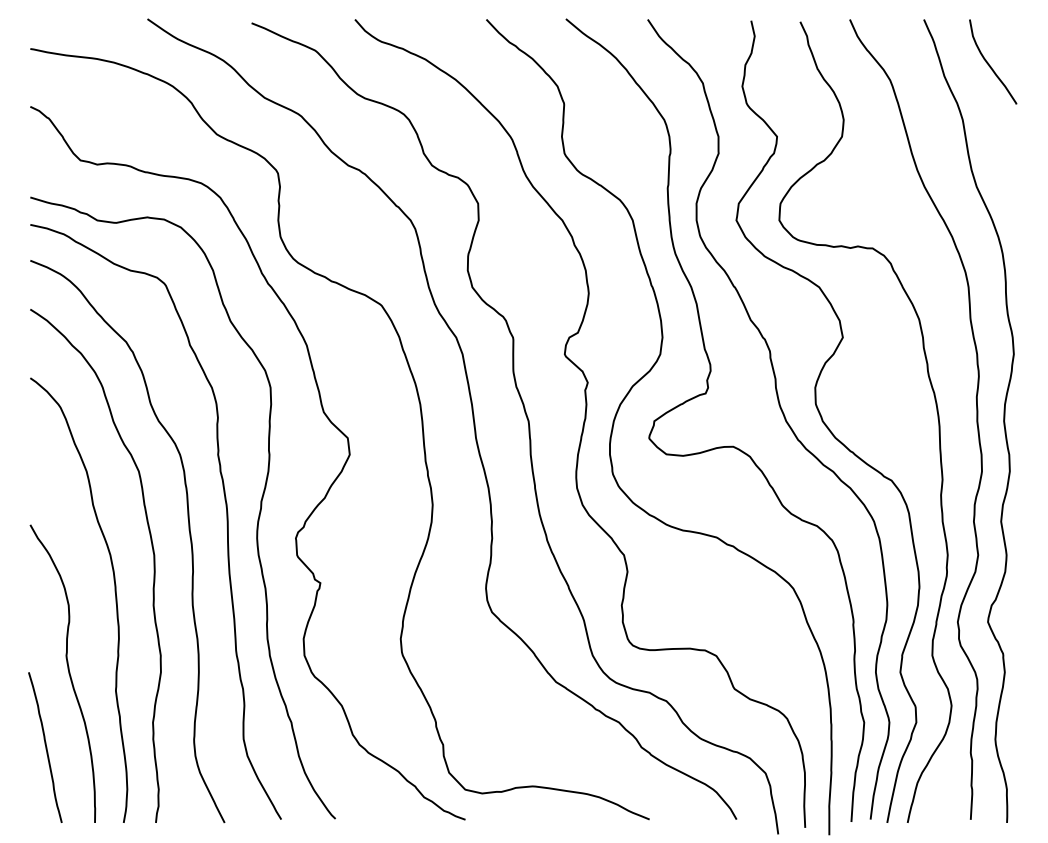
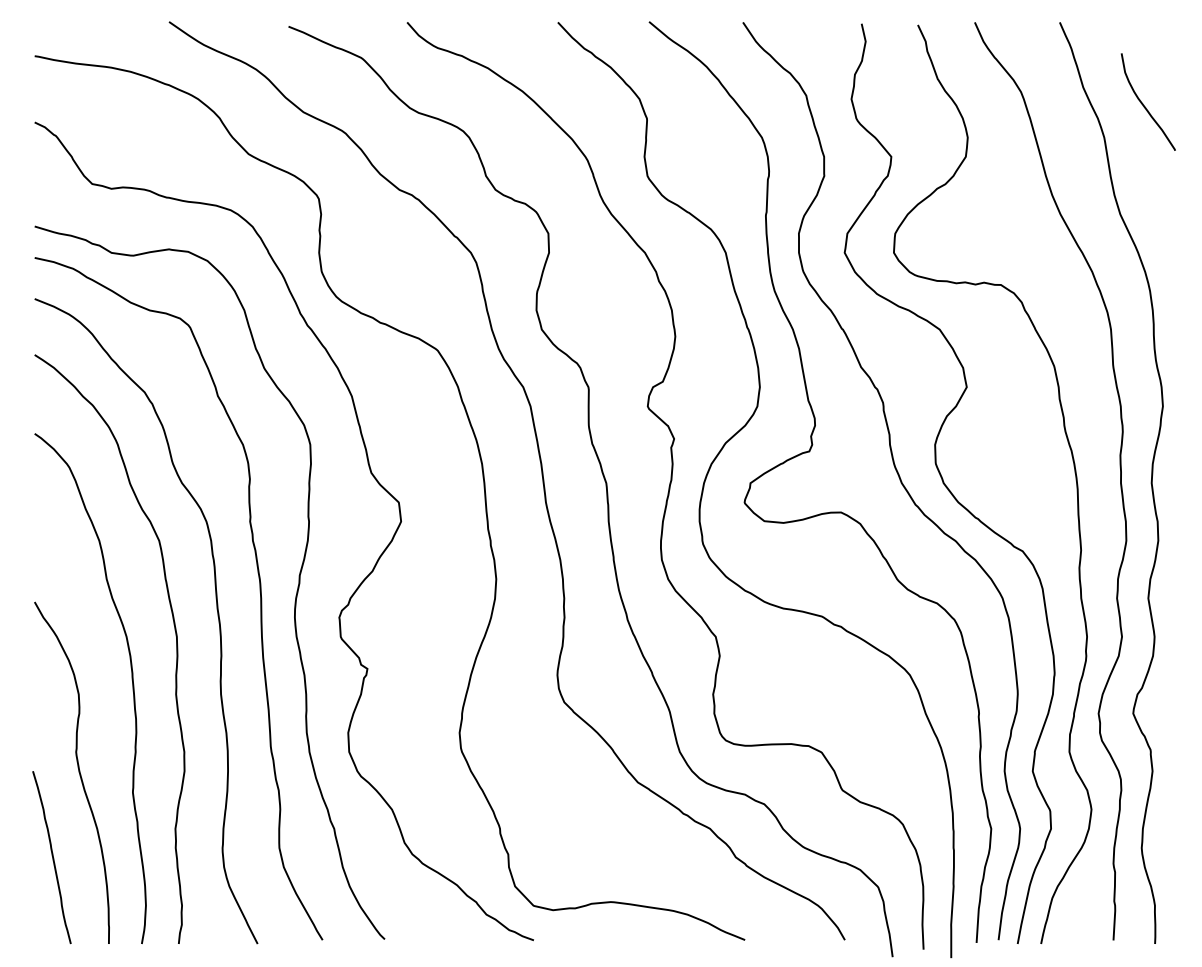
curve: (989, 64) -> (1144, 104), moved

